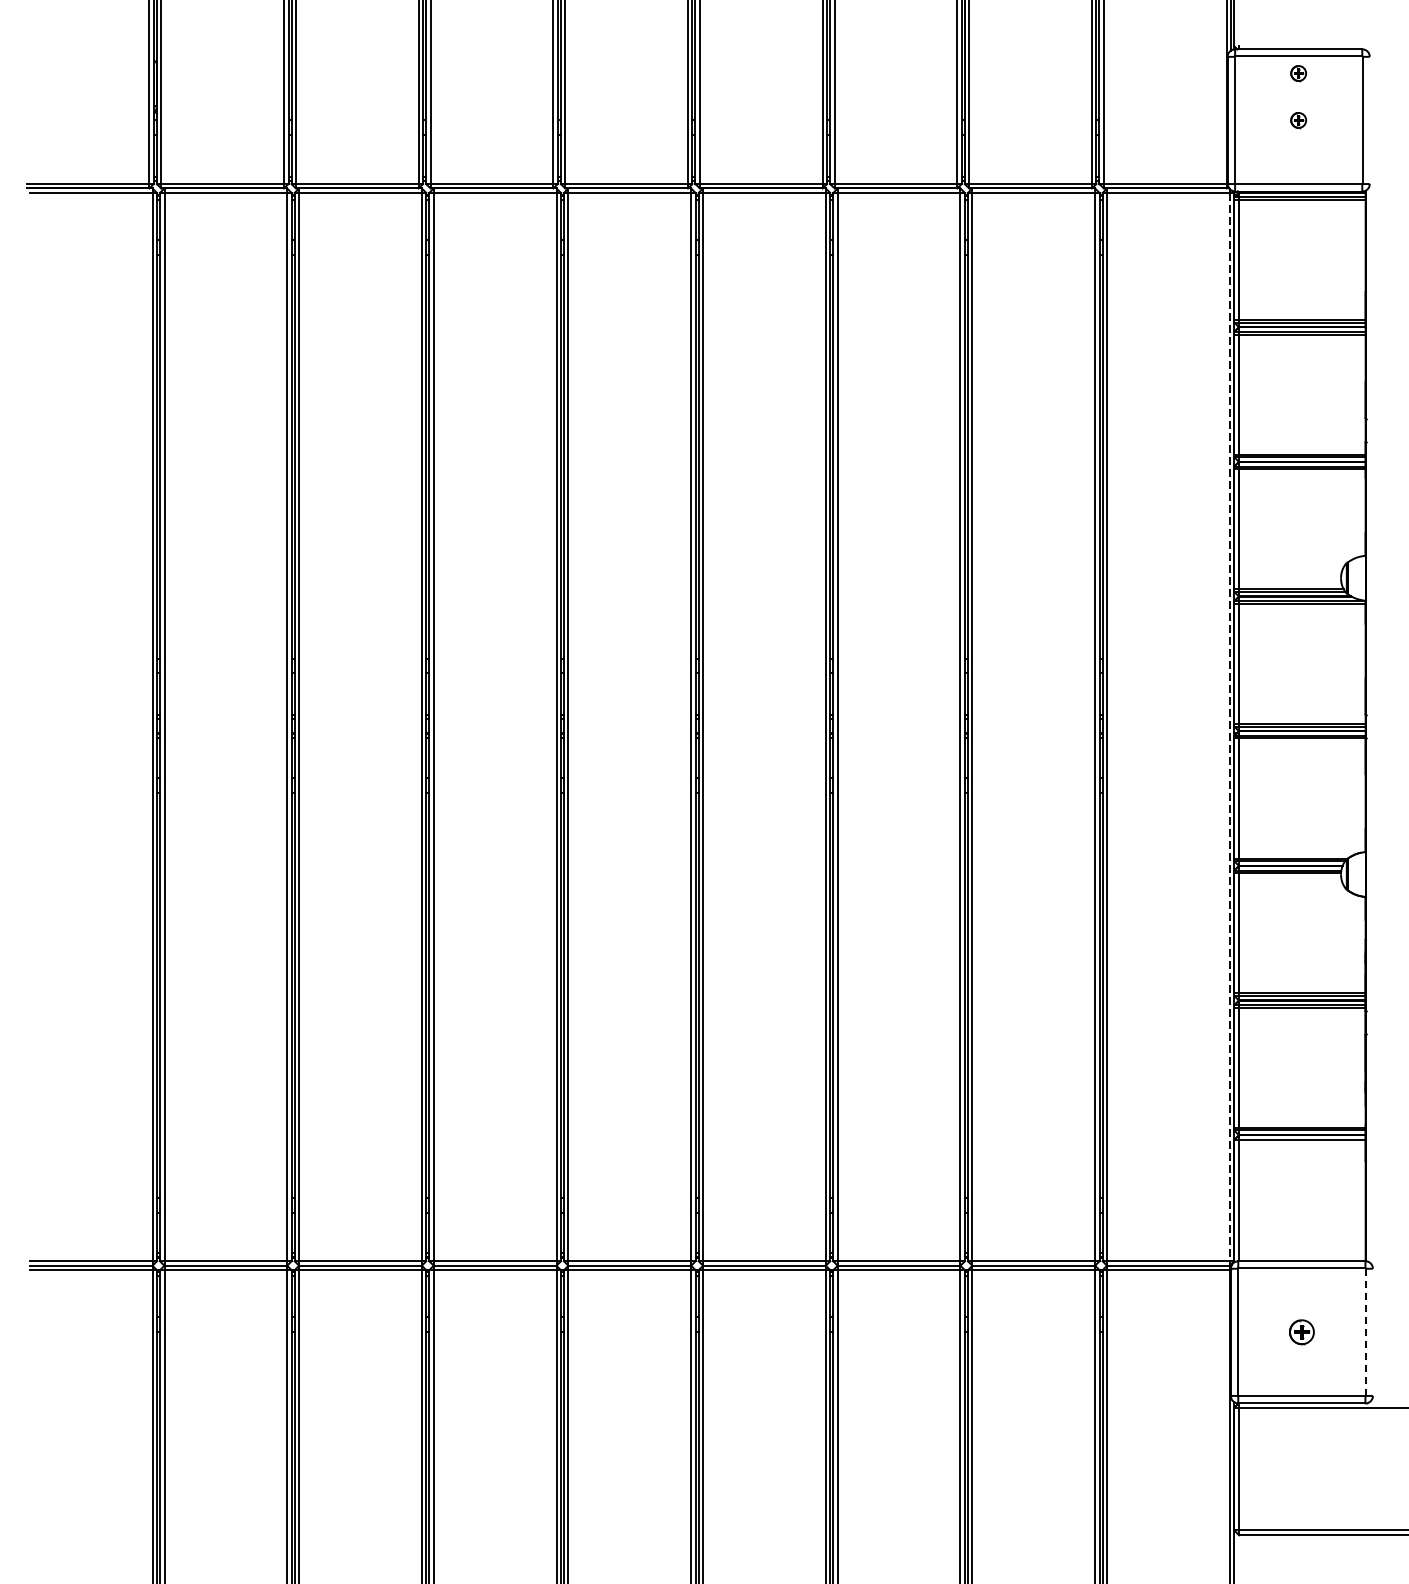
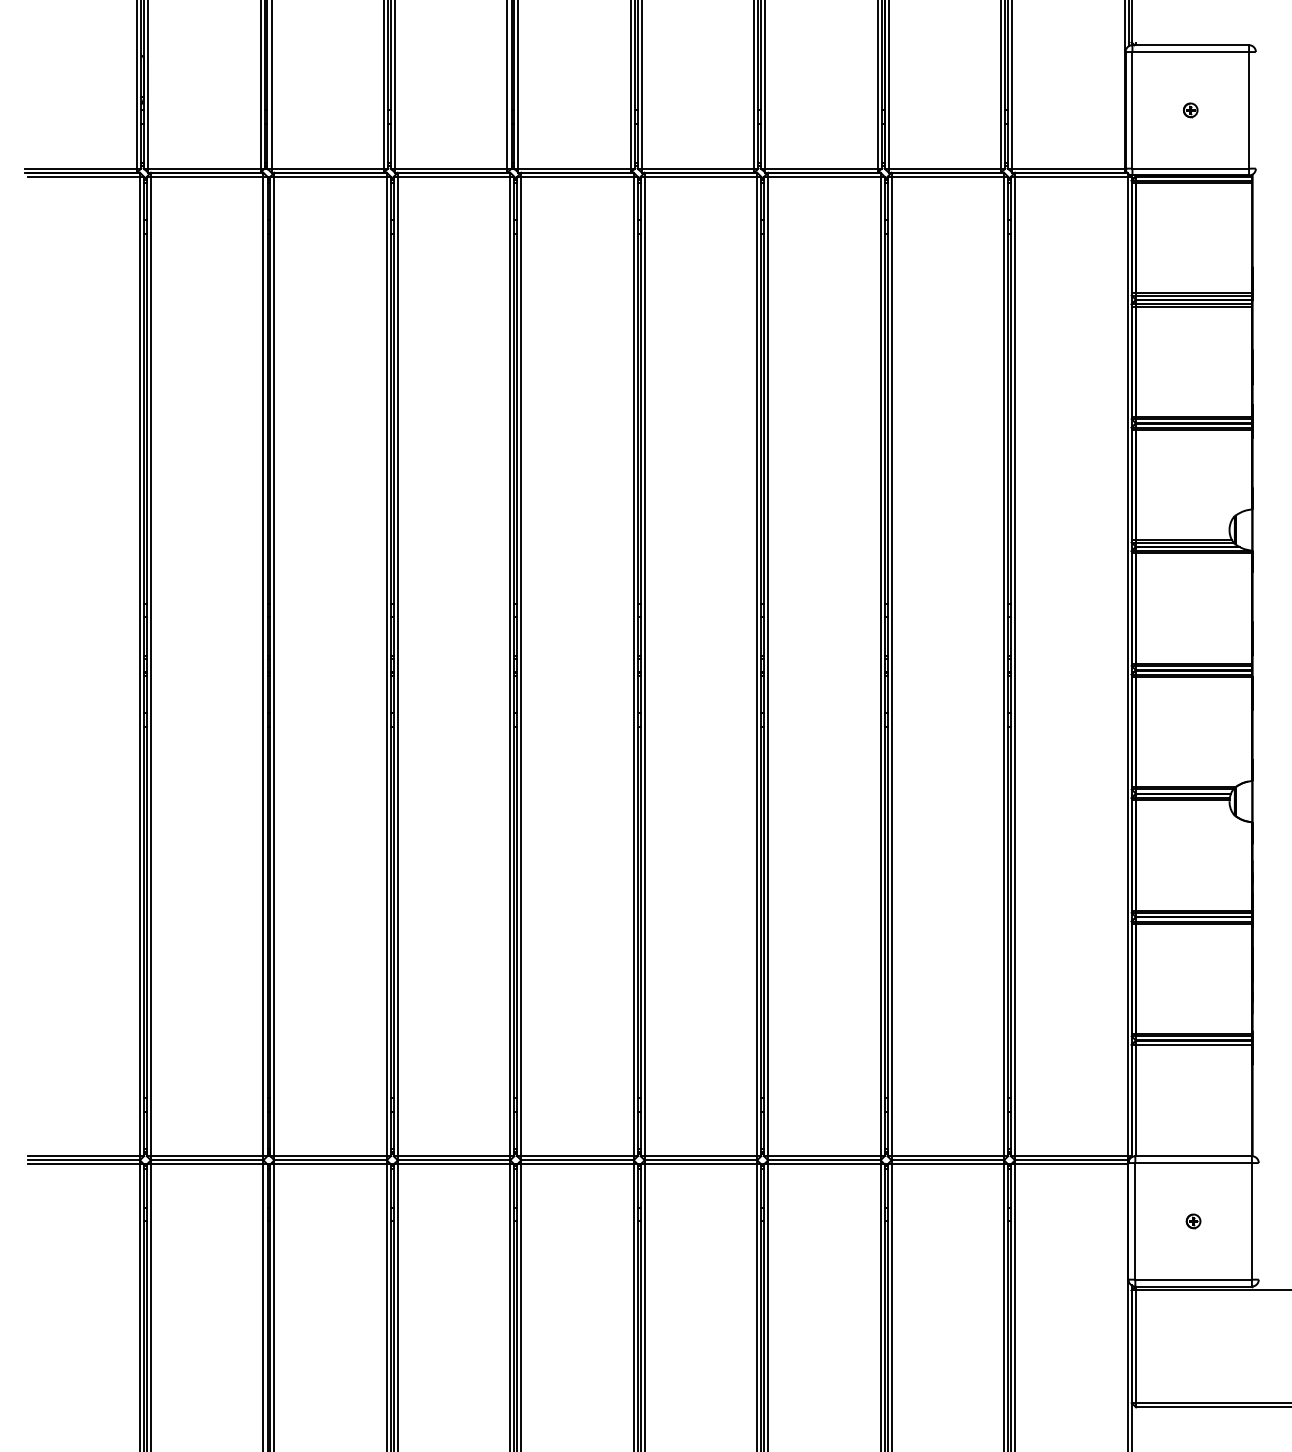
part: (1298, 73) -> (1190, 67), removed
line: (1229, 727) -> (1127, 666), dashed -> solid
part: (1301, 1332) -> (1193, 1221), size x0.62
line: (1366, 1332) -> (1252, 1221), dashed -> solid

